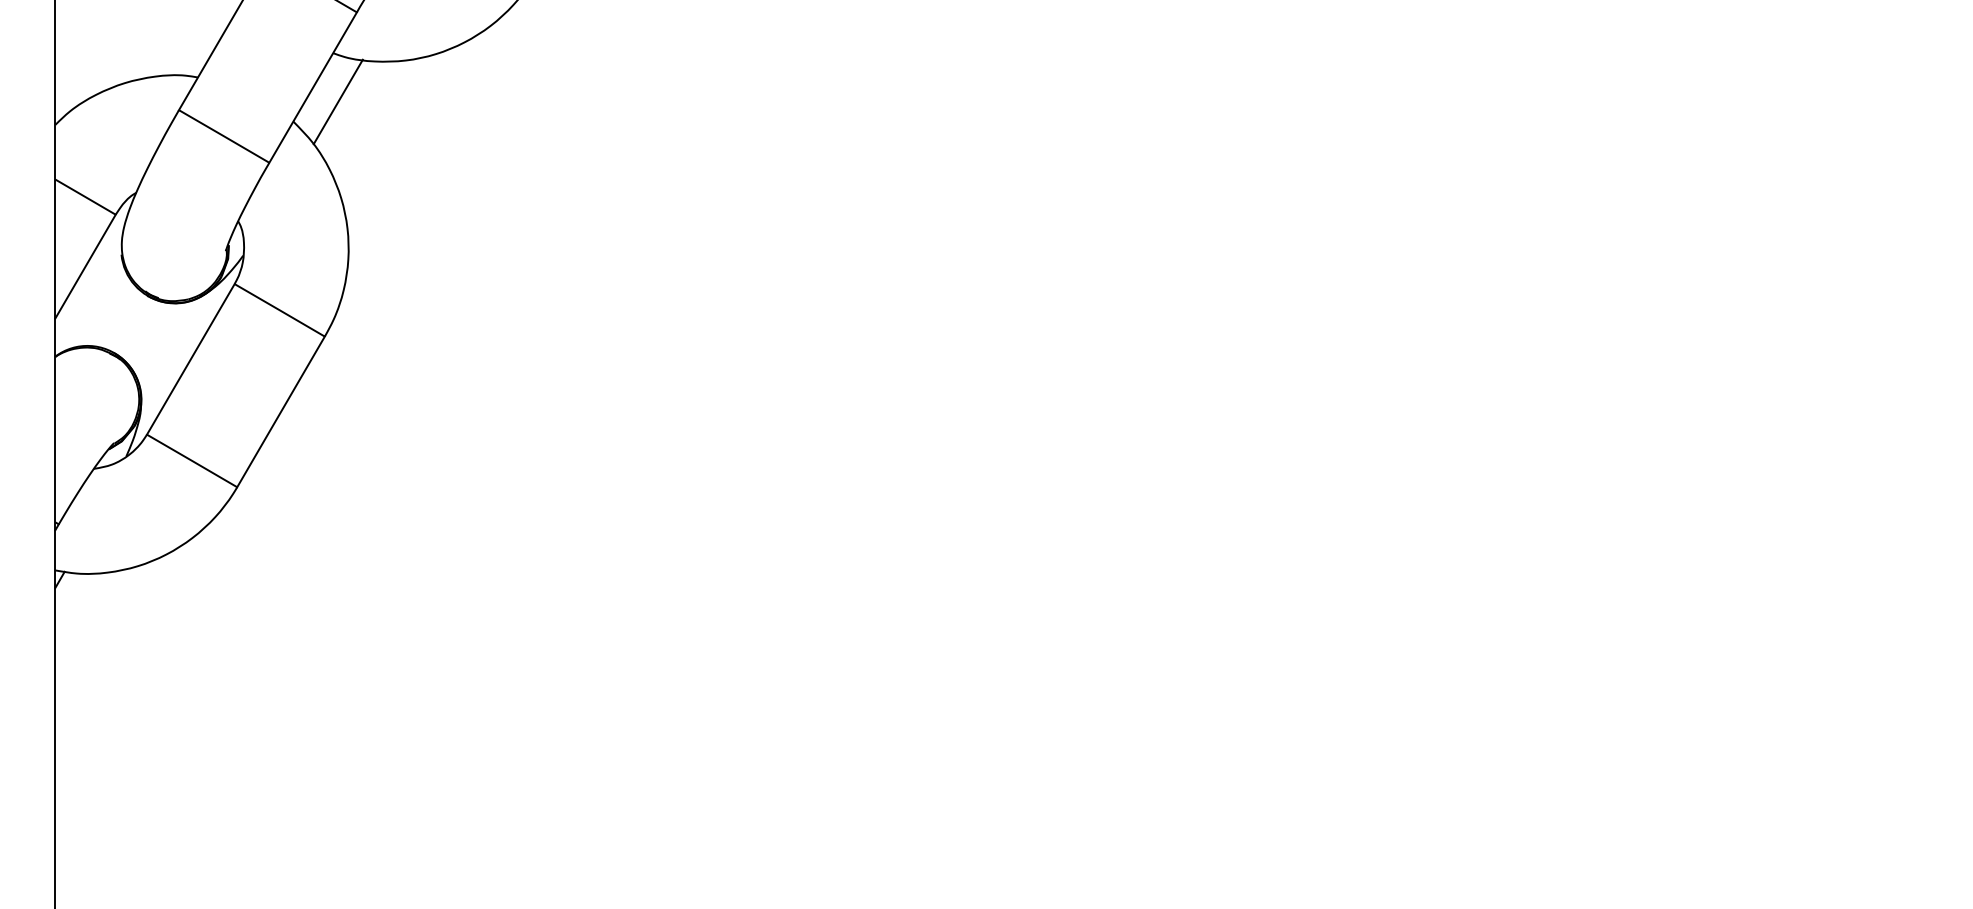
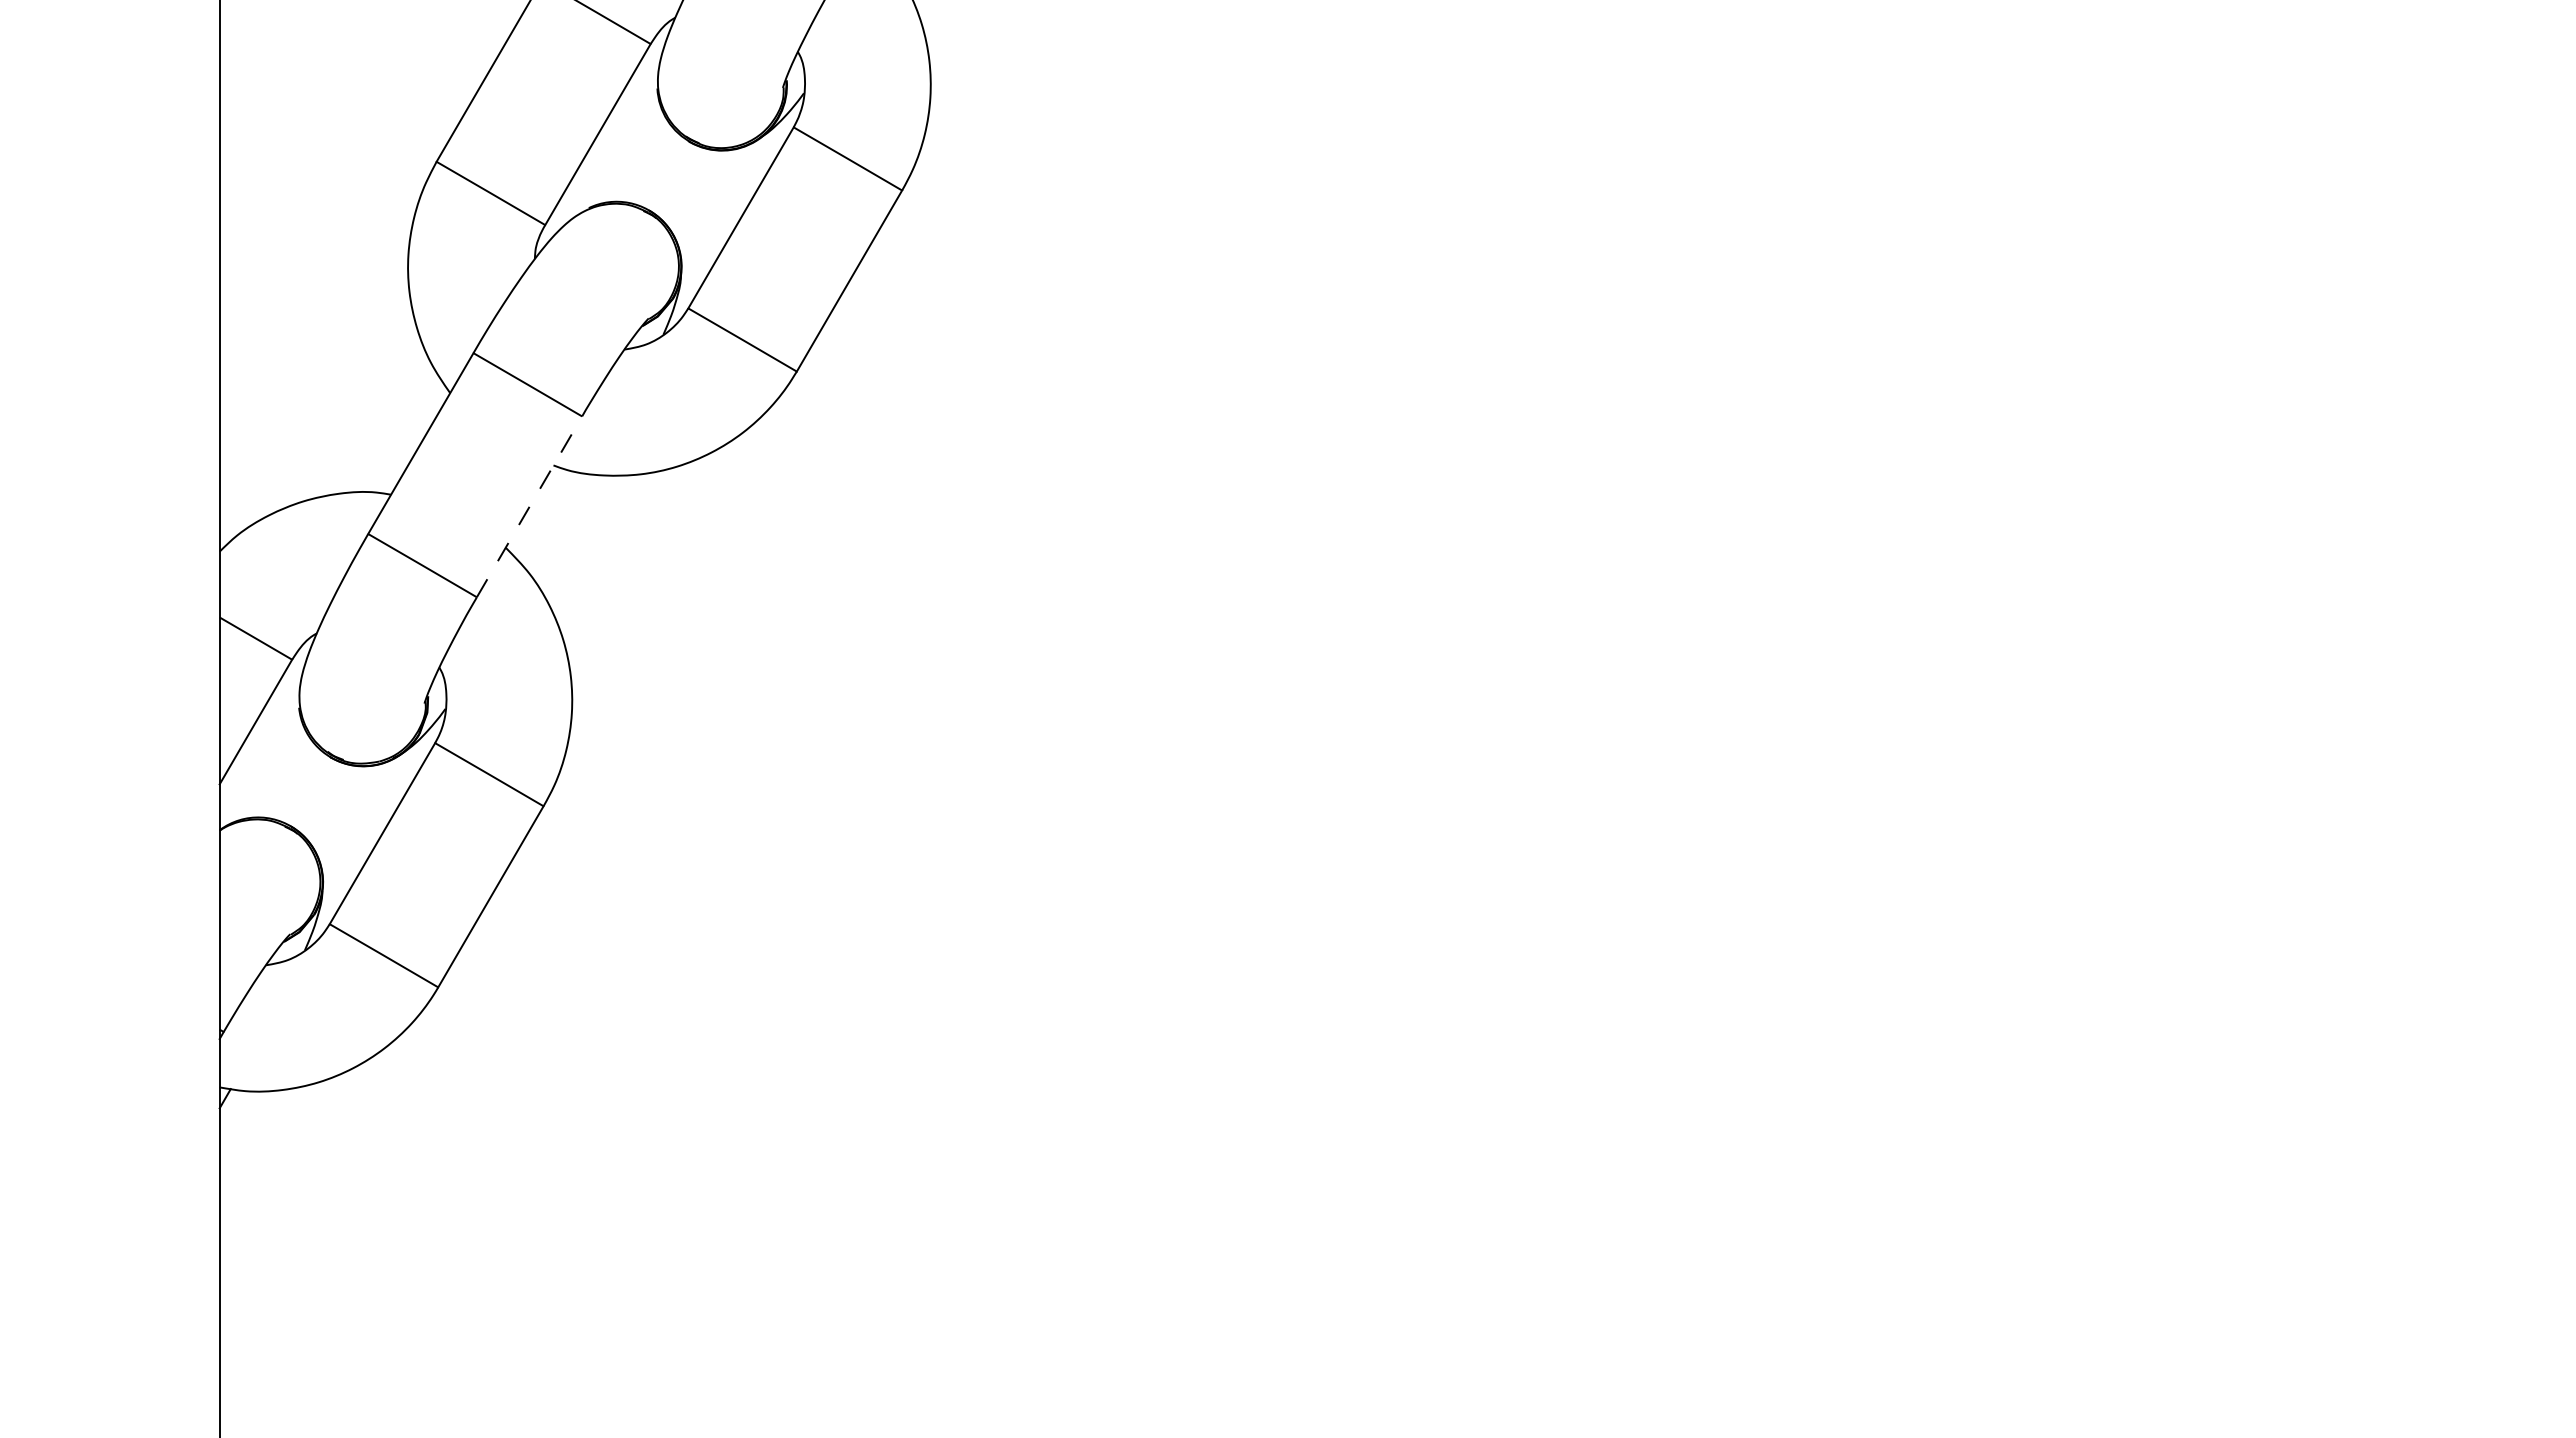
line: (313, 87) -> (529, 506), solid -> dashed
line: (338, 101) -> (559, 523), removed

